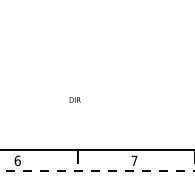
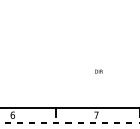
text: (74, 99) -> (98, 71), moved

